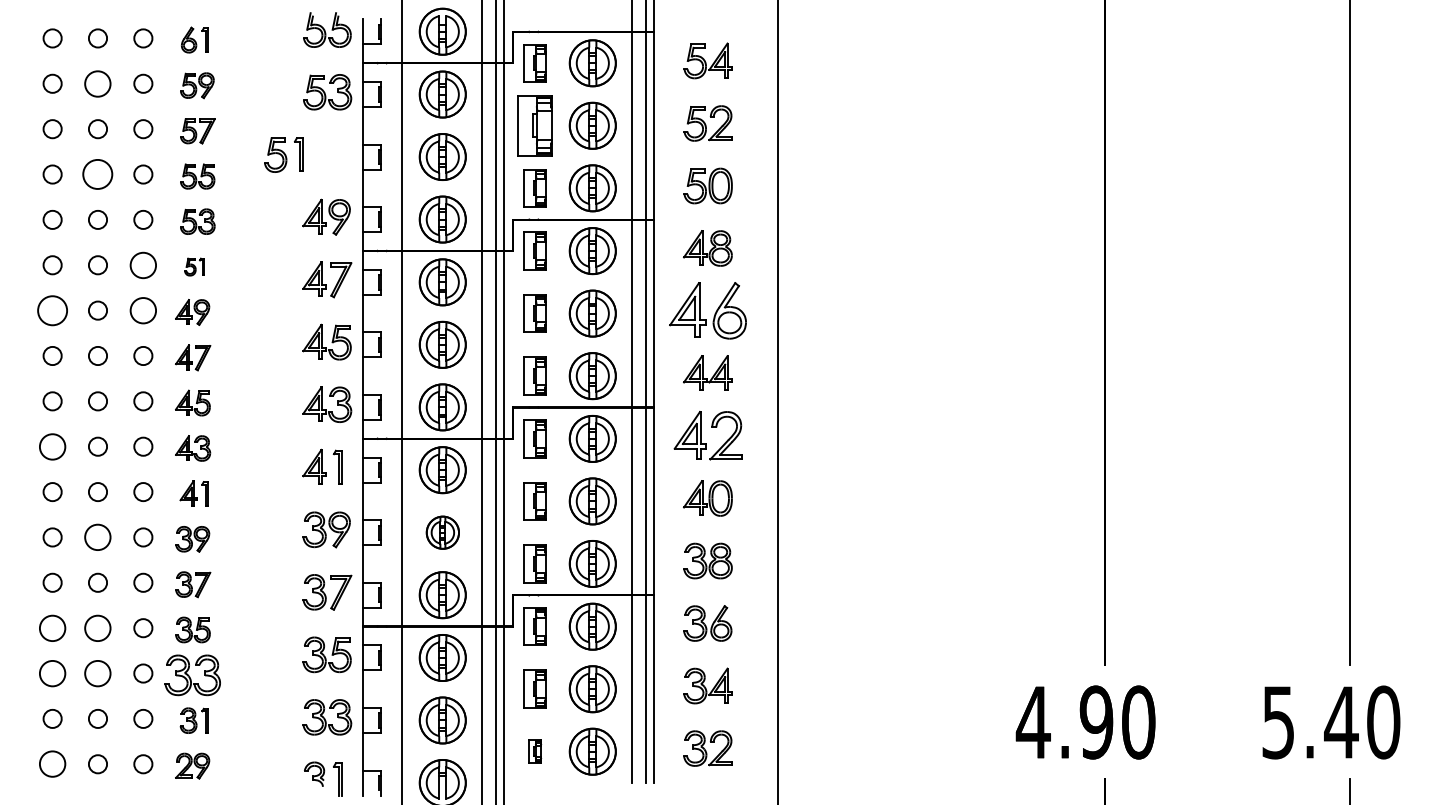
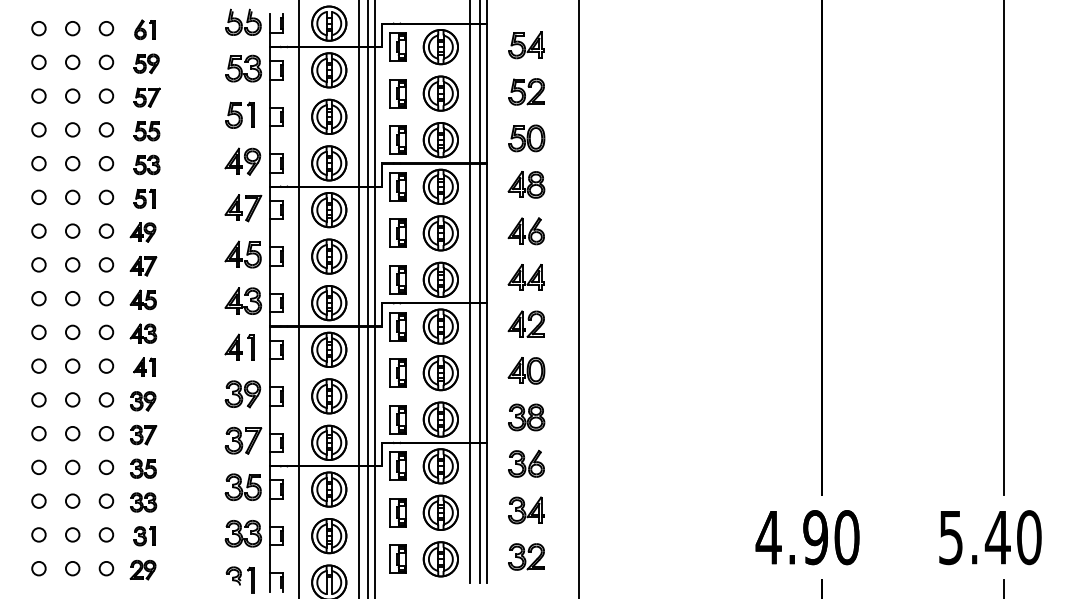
circle: (97, 82) -> (72, 61), size x0.71
part: (534, 125) -> (397, 93), size x0.62
part: (283, 153) -> (239, 114), moved
circle: (97, 174) -> (72, 129), size x0.62
circle: (143, 264) -> (106, 196), size x0.71
part: (194, 266) -> (144, 198), size x1.43
circle: (52, 309) -> (38, 230), size x0.62
circle: (143, 309) -> (106, 230), size x0.71
part: (706, 311) -> (525, 231), size x0.62
part: (706, 434) -> (525, 323), size x0.71
circle: (52, 445) -> (38, 331), size x0.71
part: (443, 532) -> (329, 396), size x1.43
circle: (97, 536) -> (72, 399), size x0.71
circle: (52, 626) -> (38, 466), size x0.71
circle: (97, 626) -> (72, 466), size x0.71
circle: (52, 672) -> (38, 500), size x0.71
circle: (97, 672) -> (72, 500), size x0.71
part: (193, 675) -> (143, 502), size x0.62
part: (534, 750) -> (397, 558), size x1.67
circle: (52, 764) -> (38, 568), size x0.71

